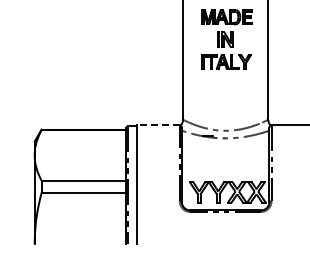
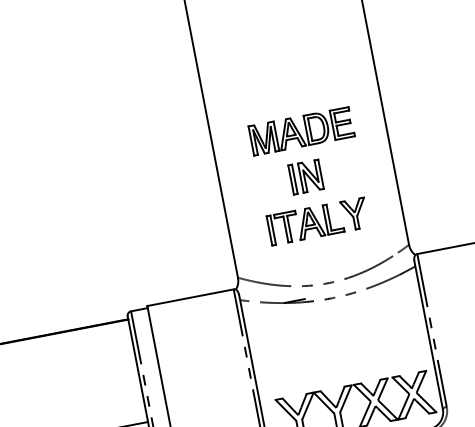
part: (226, 39) -> (308, 176), moved
line: (158, 124) -> (190, 296), dashed -> solid

